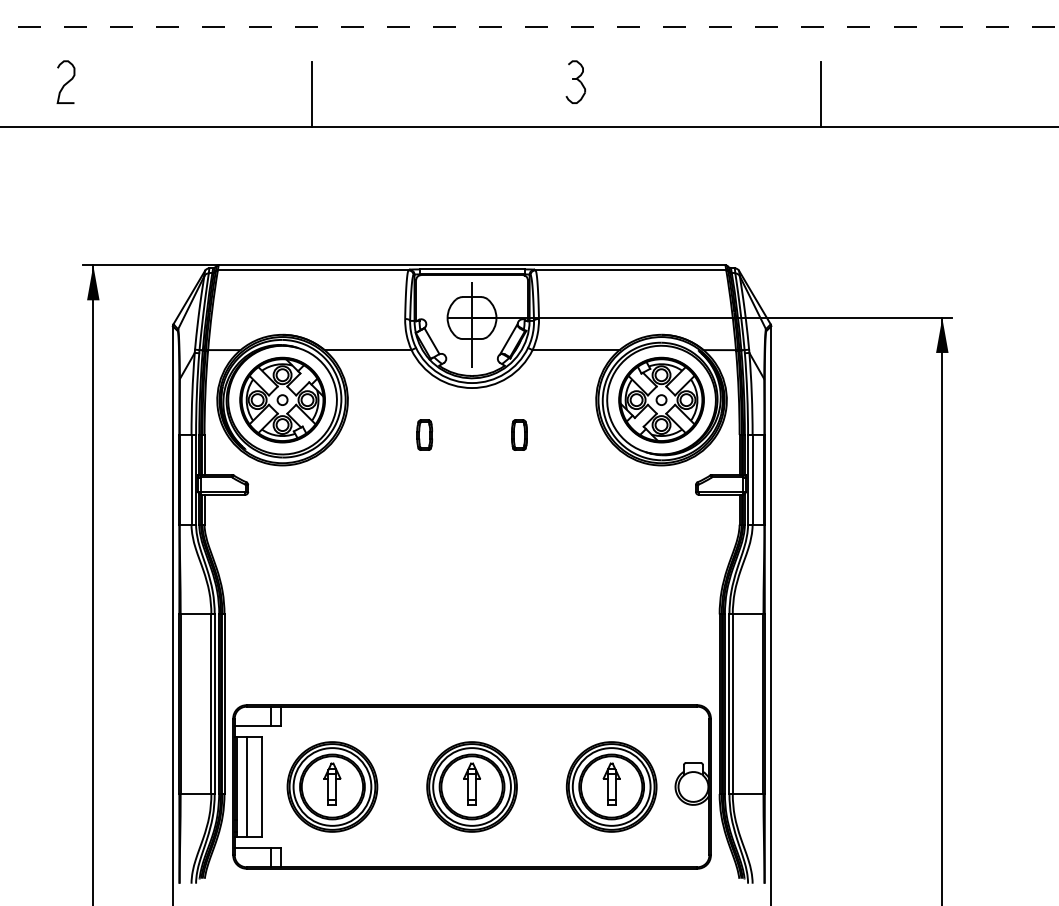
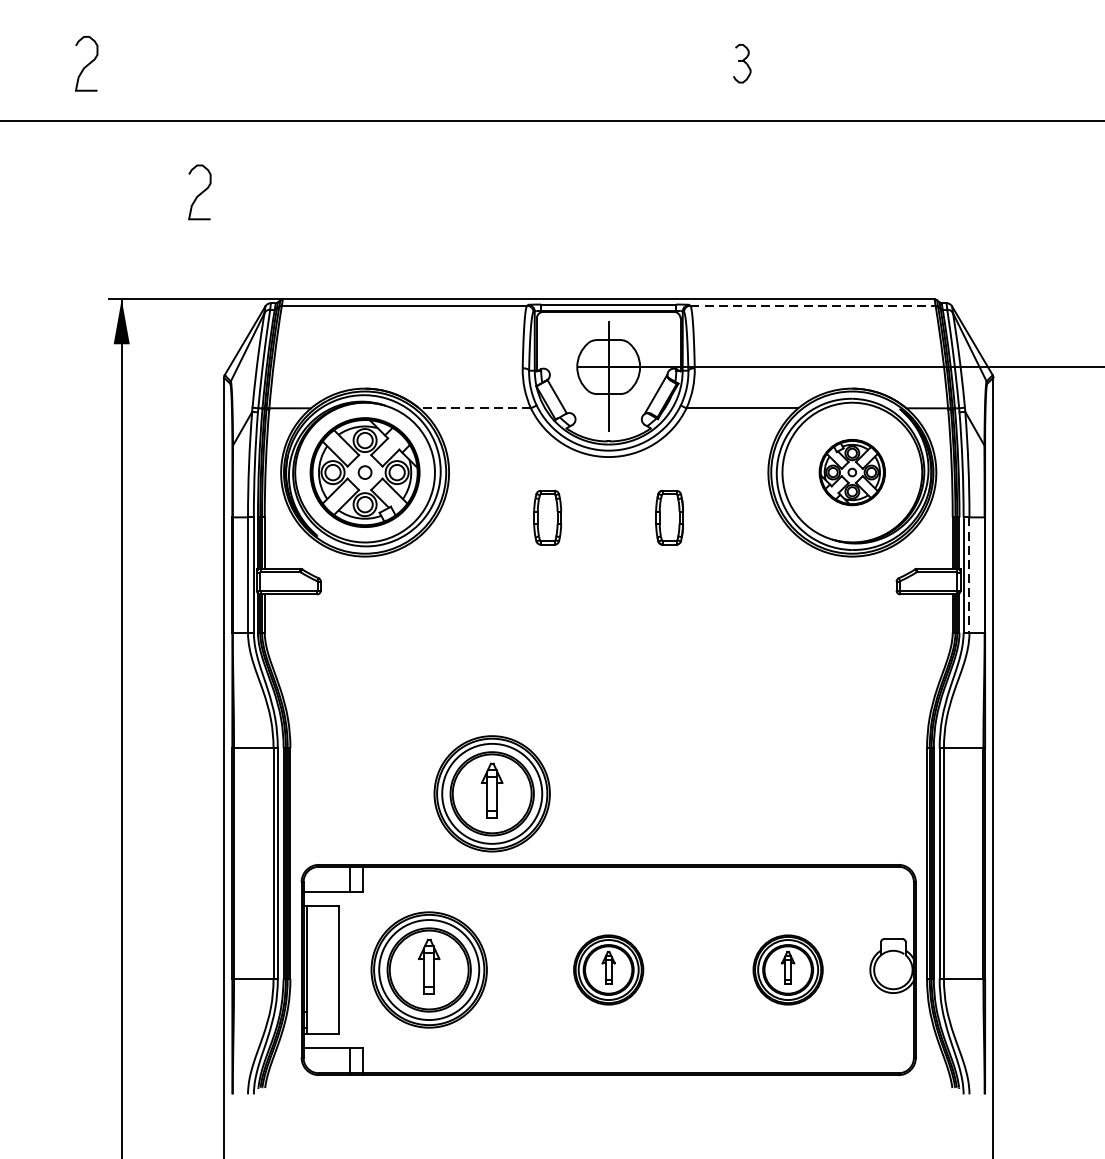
part: (575, 81) -> (741, 62), size x0.7
line: (311, 94) -> (402, 79), removed
line: (820, 94) -> (1056, 79), removed
curve: (154, 182) -> (200, 192), added
line: (631, 270) -> (813, 305), solid -> dashed
line: (367, 350) -> (474, 408), solid -> dashed
part: (661, 399) -> (852, 471), size x0.6
part: (424, 434) -> (547, 516), size x1.4
part: (519, 434) -> (669, 516), size x1.4
line: (752, 479) -> (969, 574), solid -> dashed
part: (381, 649) -> (492, 793), added
line: (247, 786) -> (319, 969), removed
part: (471, 786) -> (607, 969), size x0.6
part: (611, 786) -> (788, 969), size x0.6

